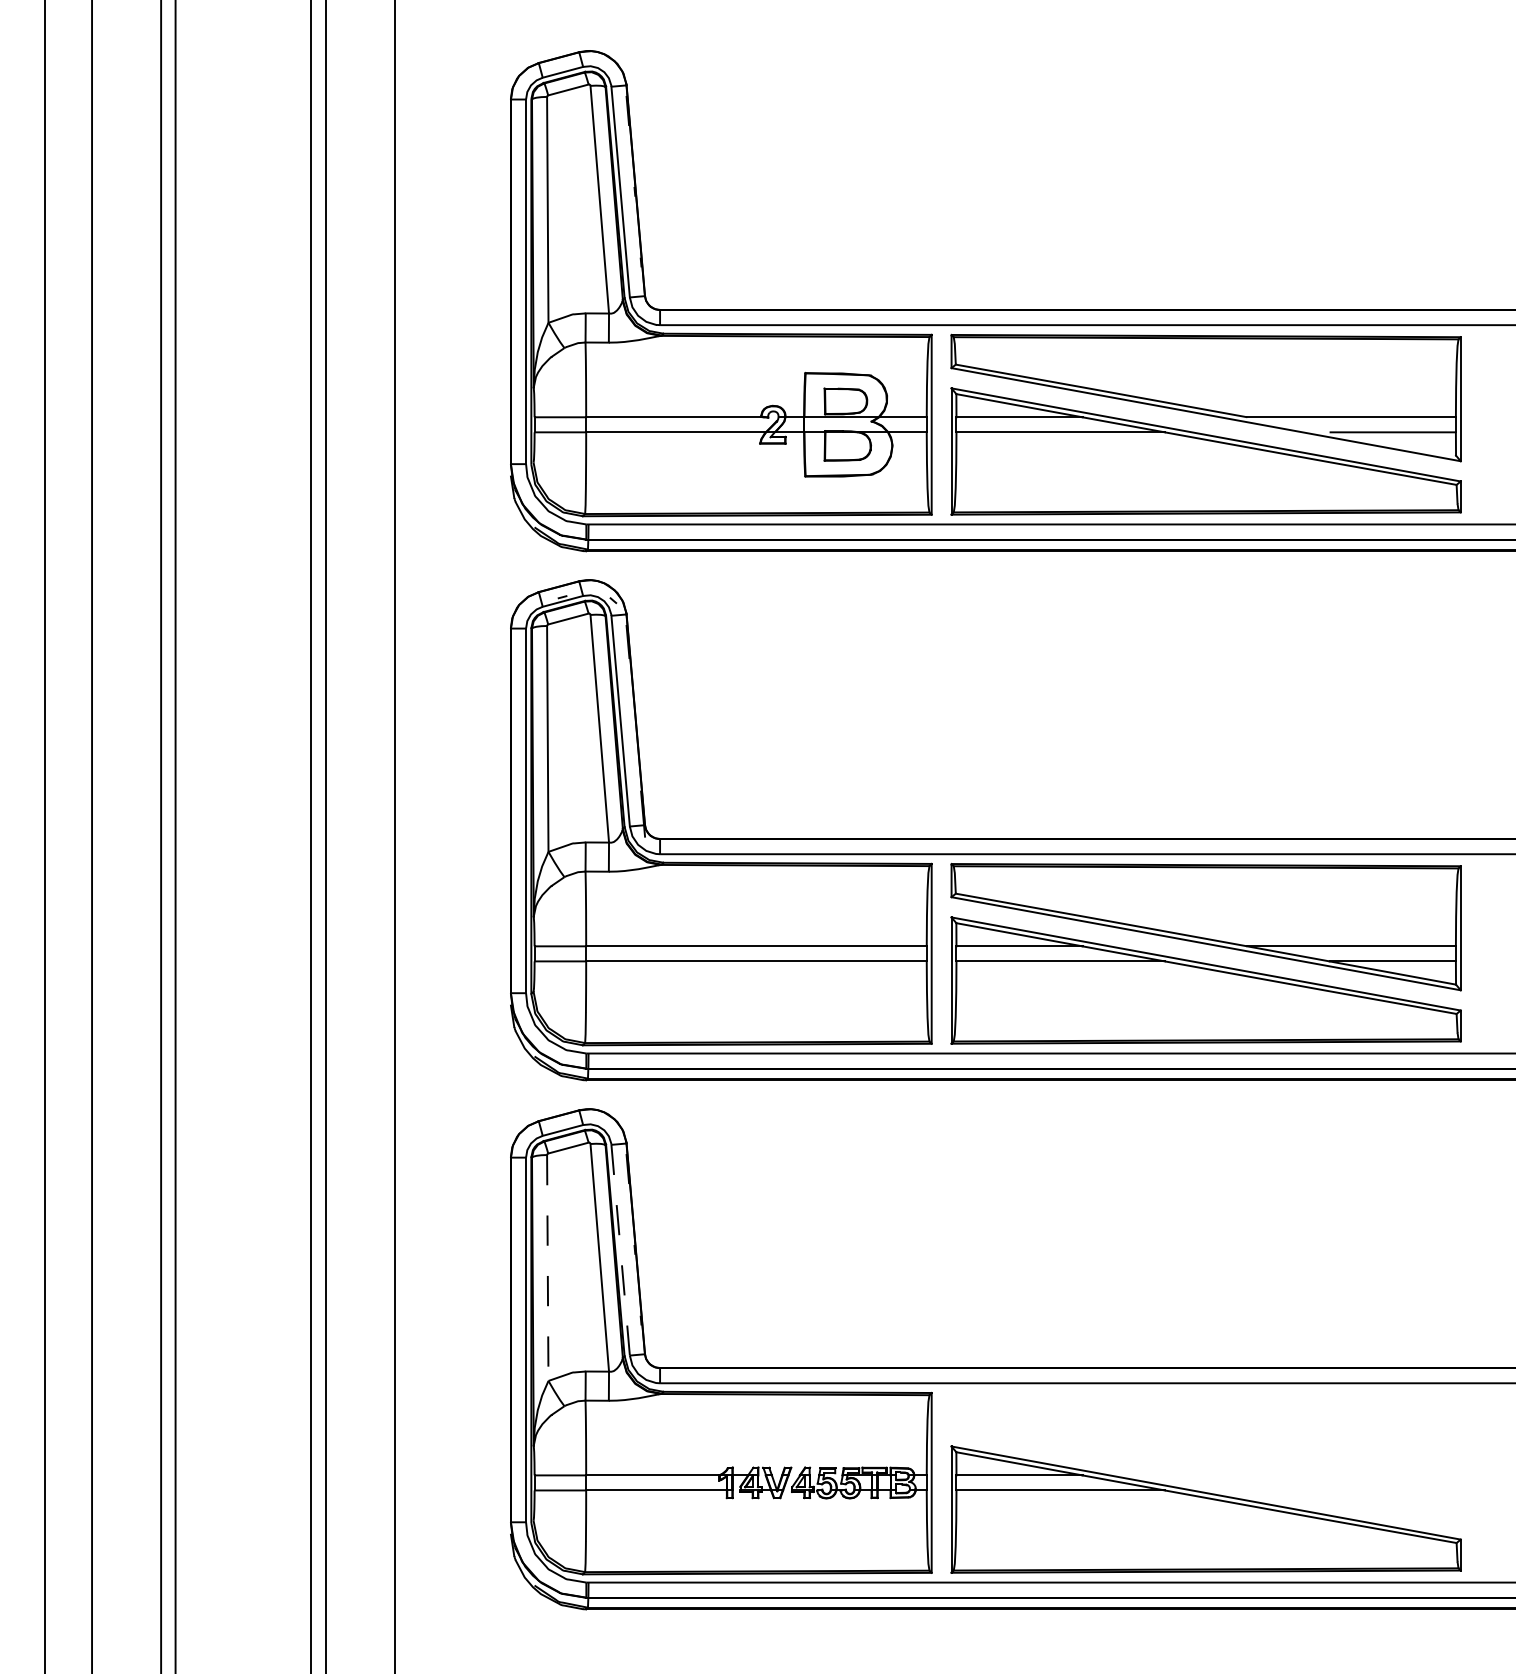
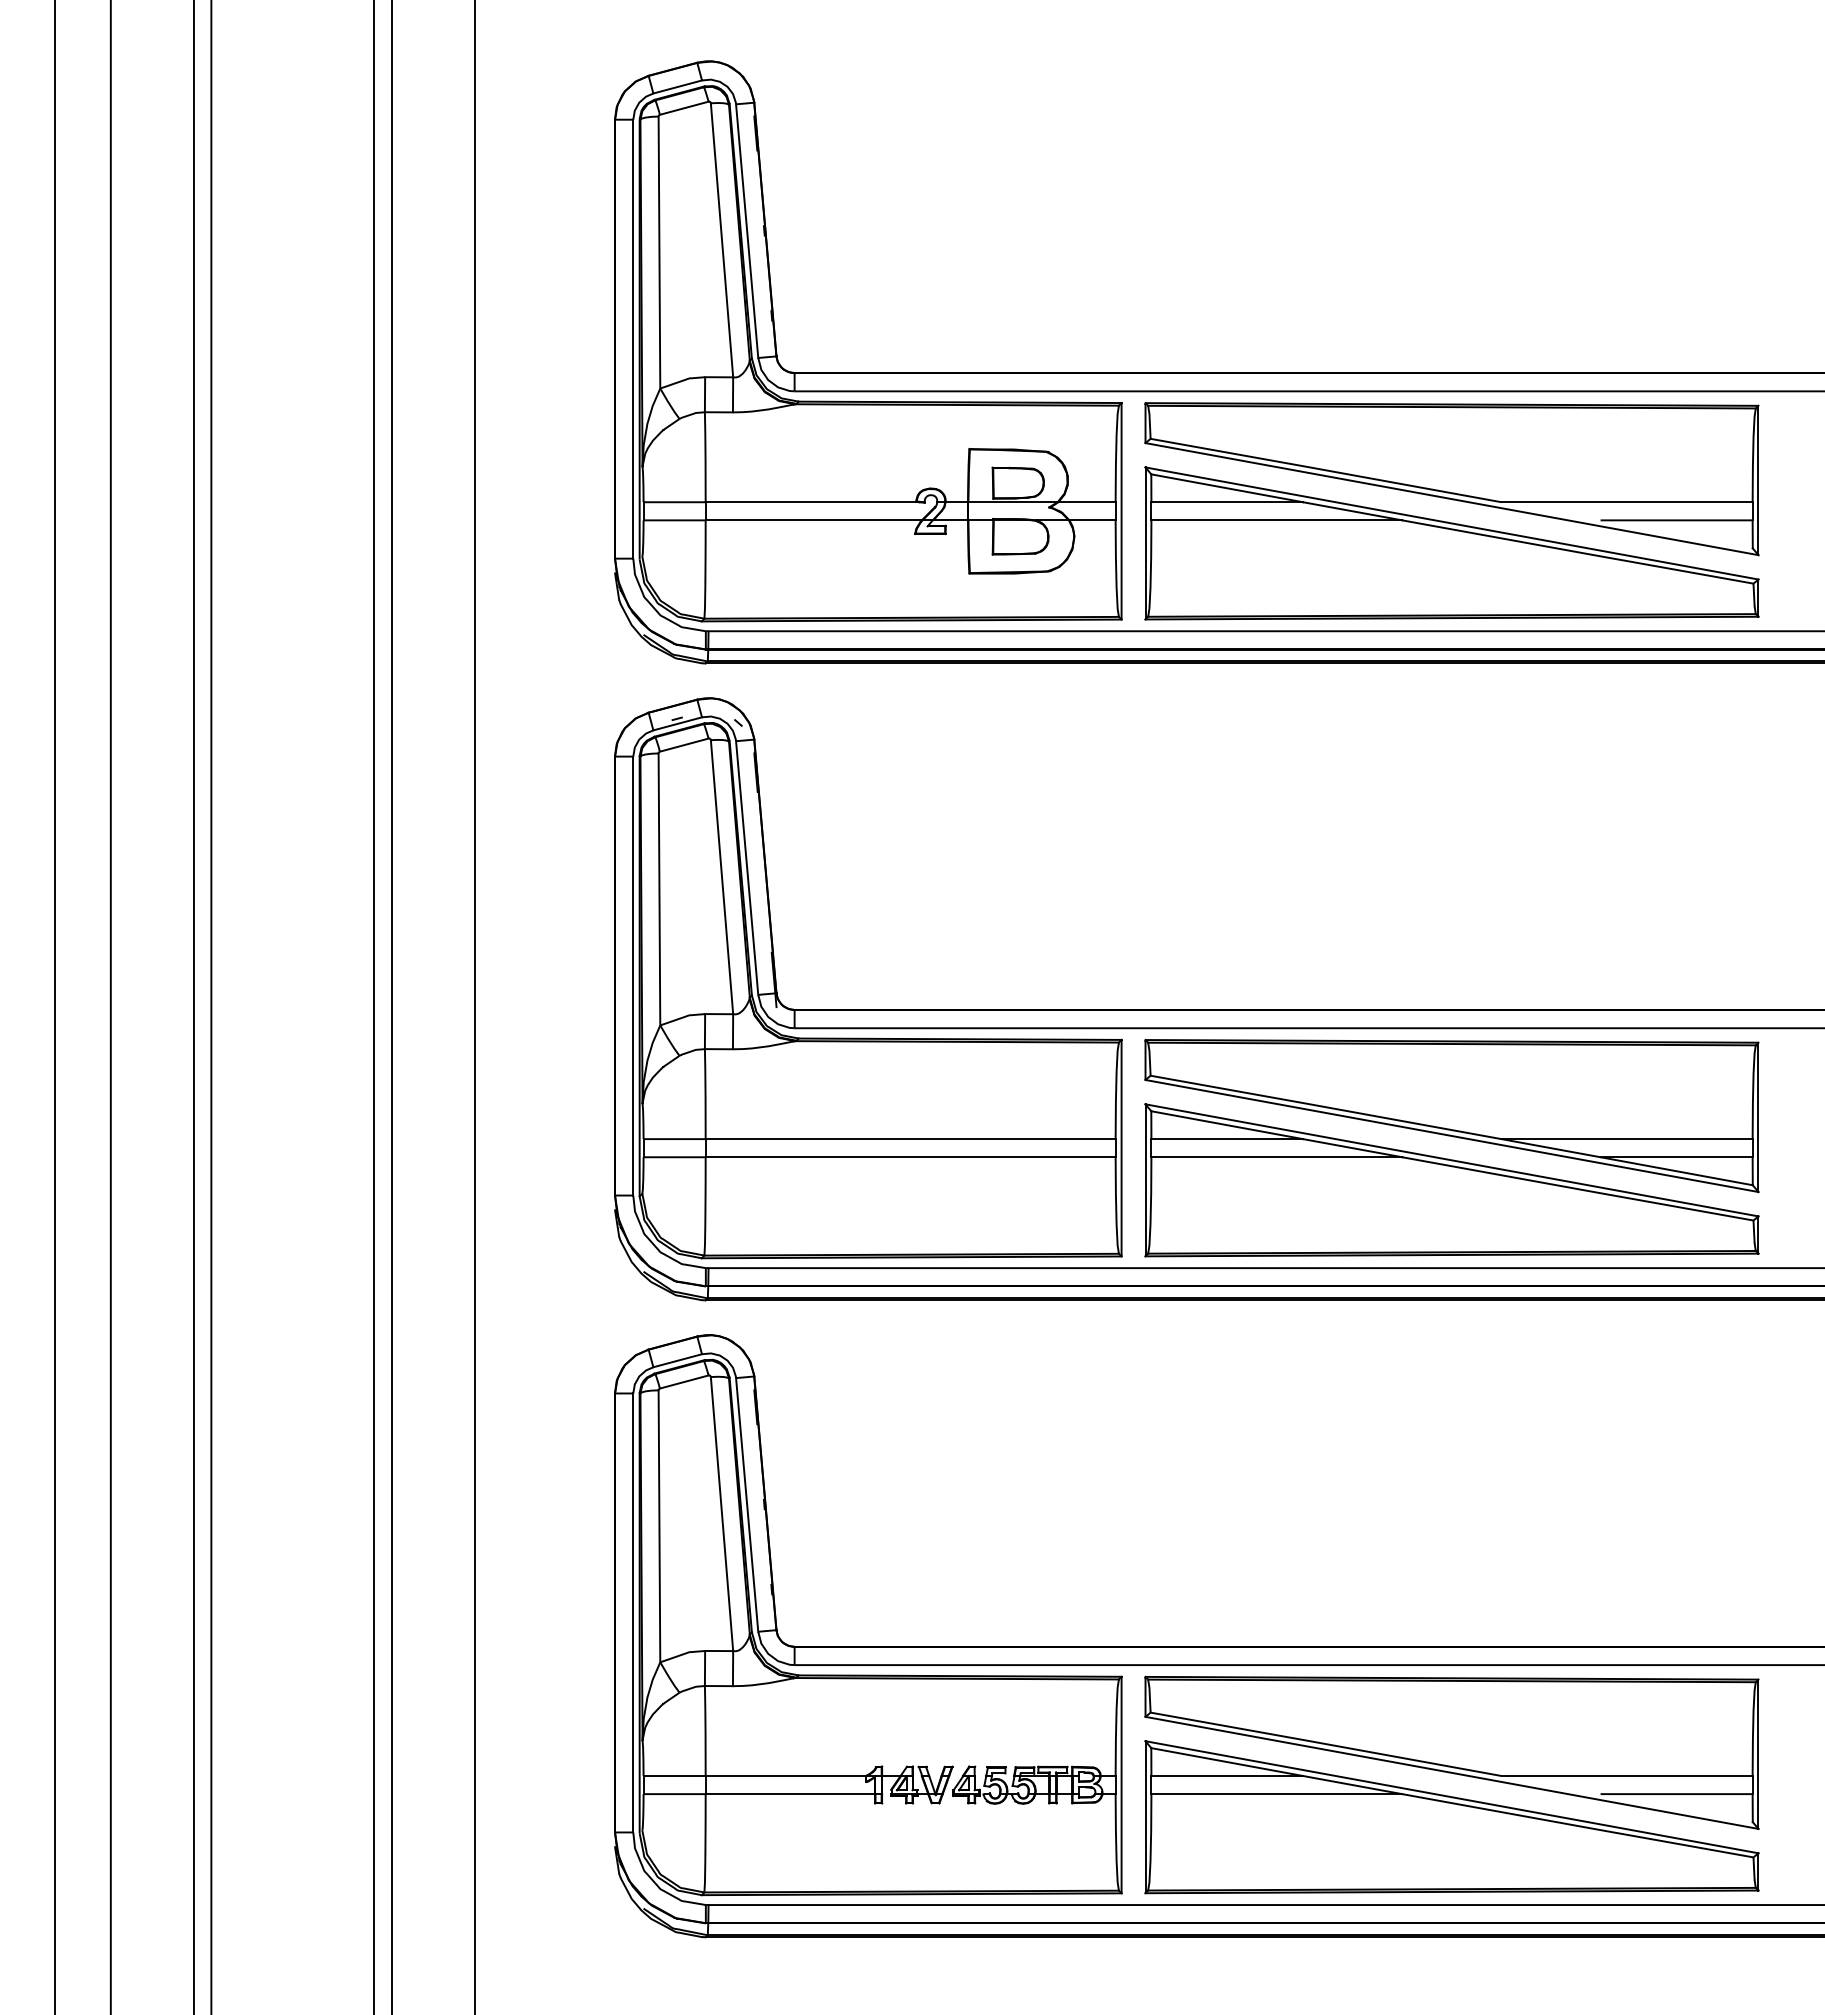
line: (620, 1250) -> (747, 1505), dashed -> solid
line: (547, 1268) -> (659, 1526), dashed -> solid
part: (1205, 1455) -> (1451, 1752), added

